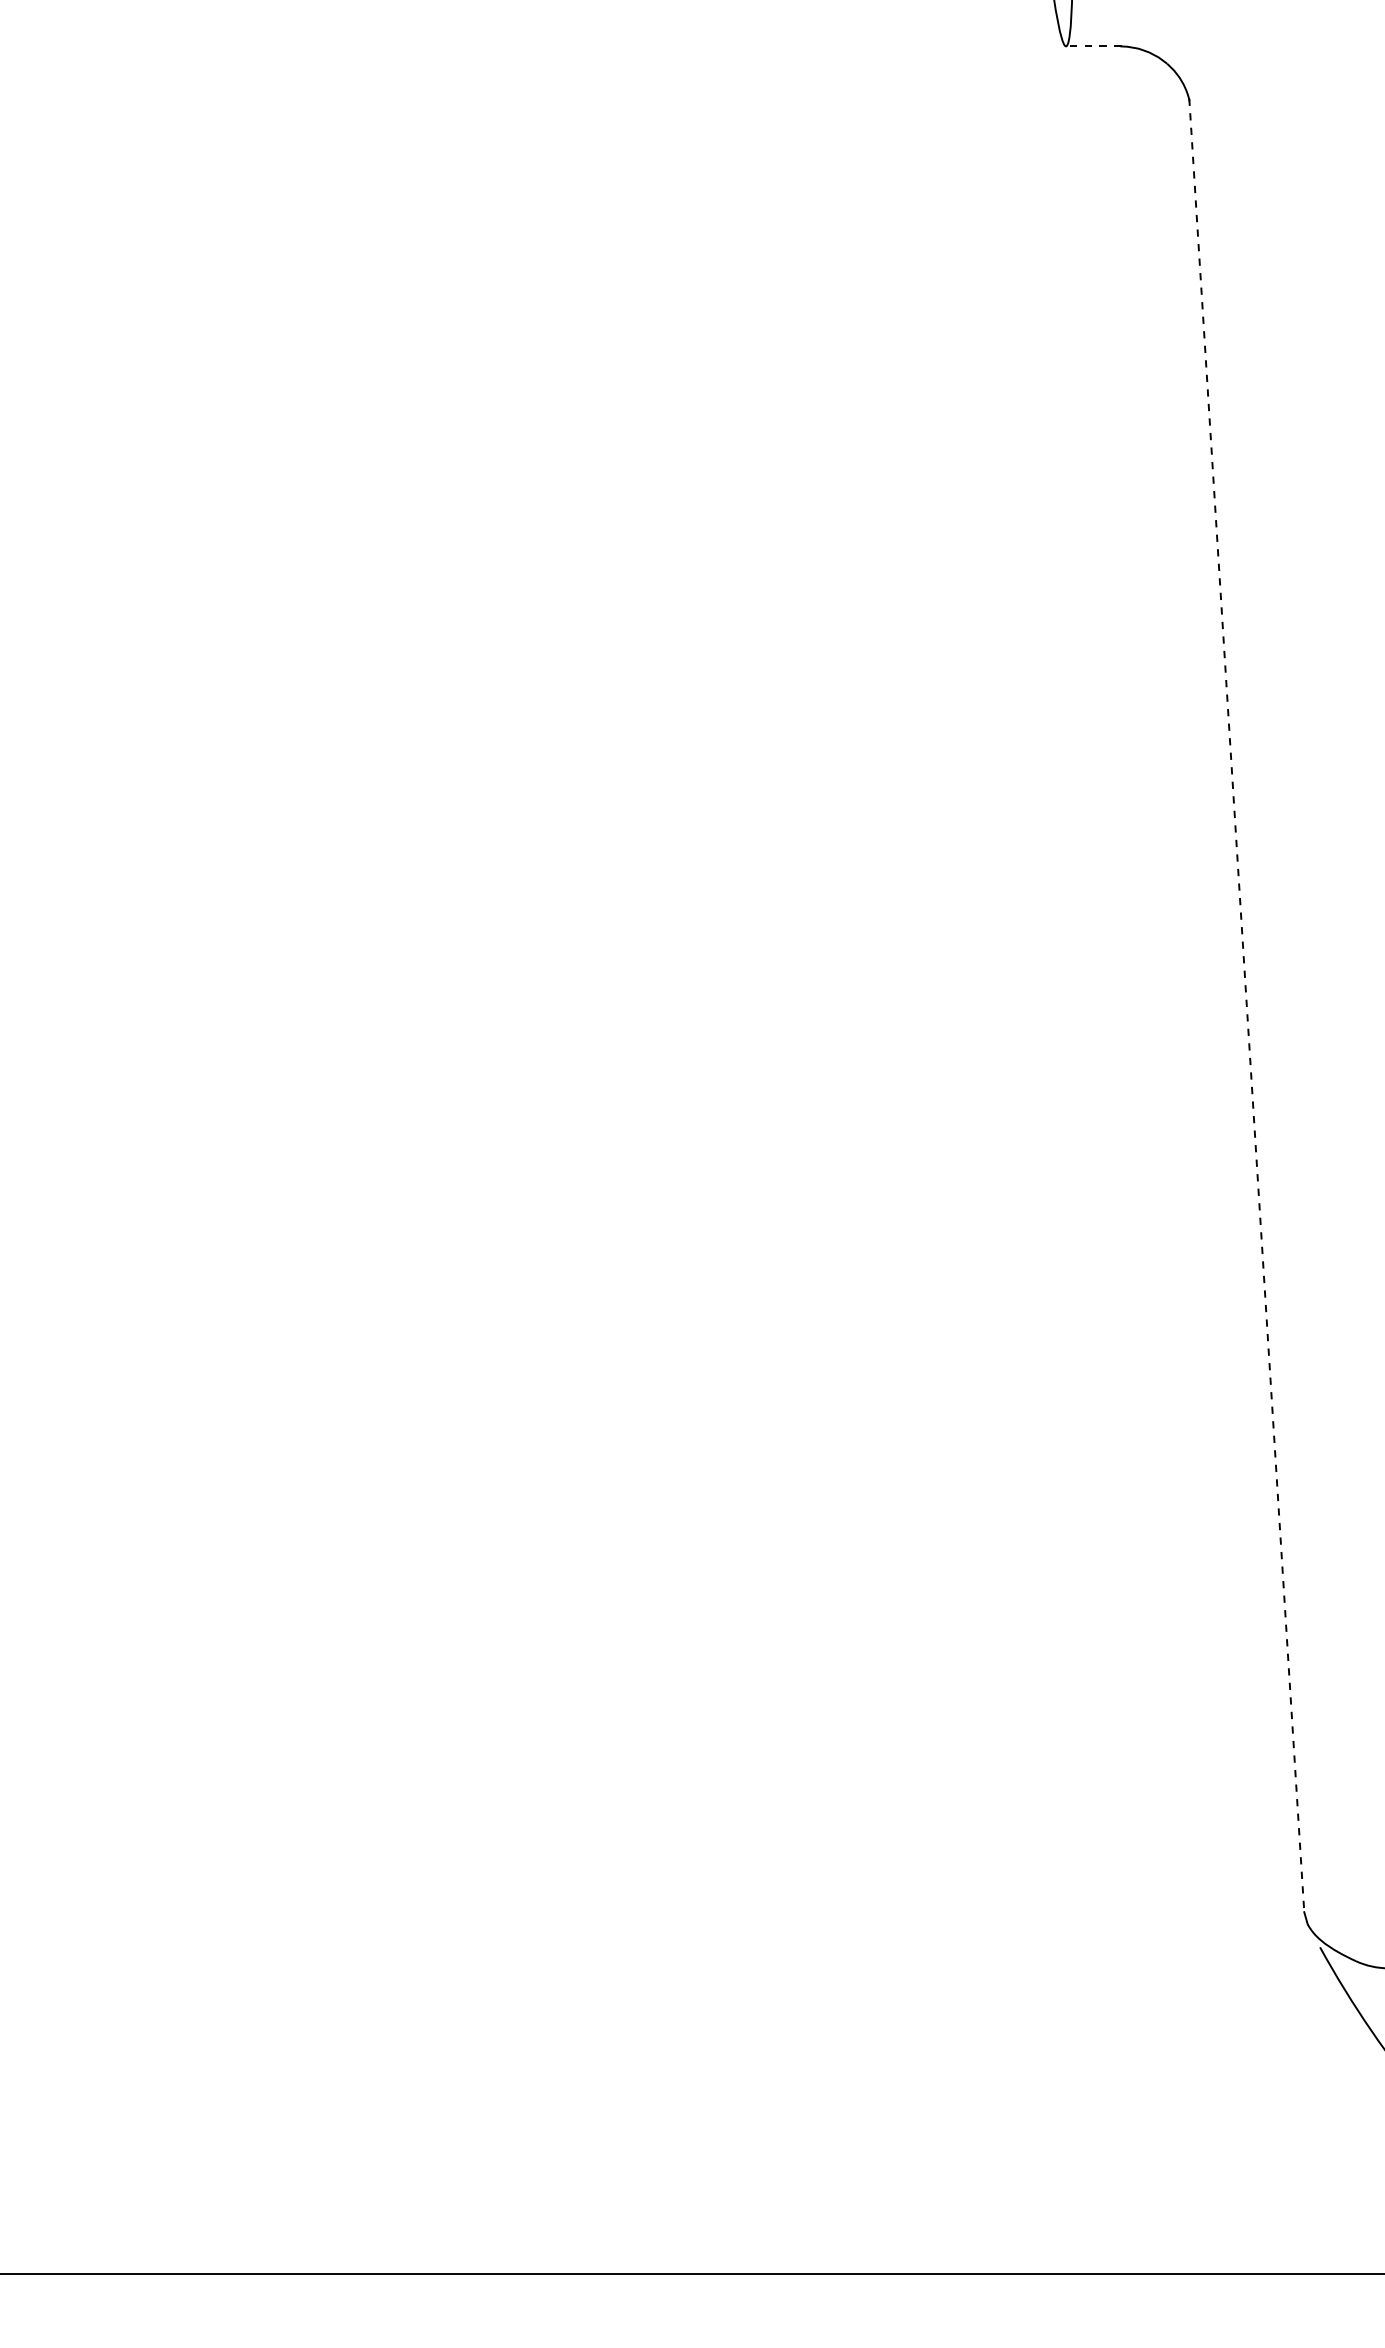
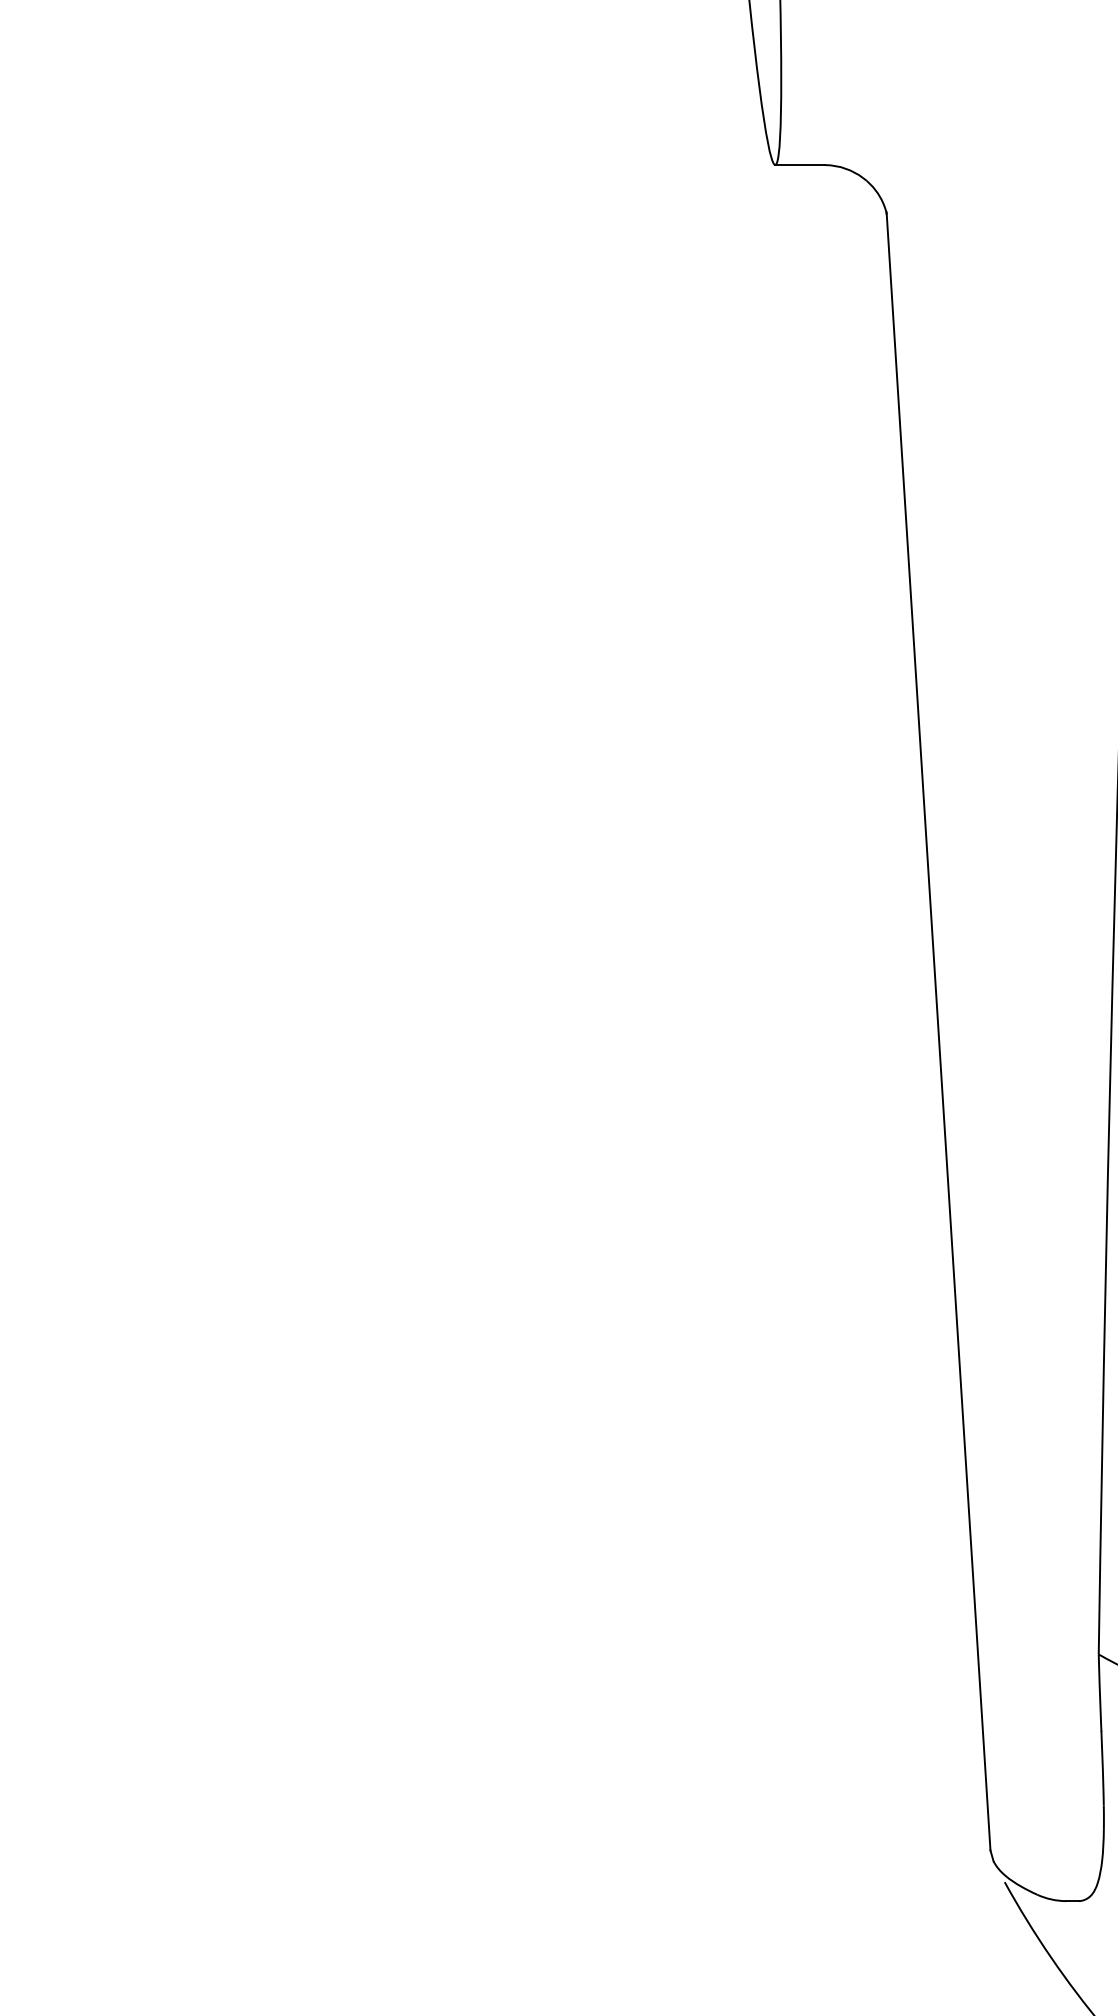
line: (1093, 46) -> (800, 165), dashed -> solid
line: (1246, 1005) -> (938, 1031), dashed -> solid

